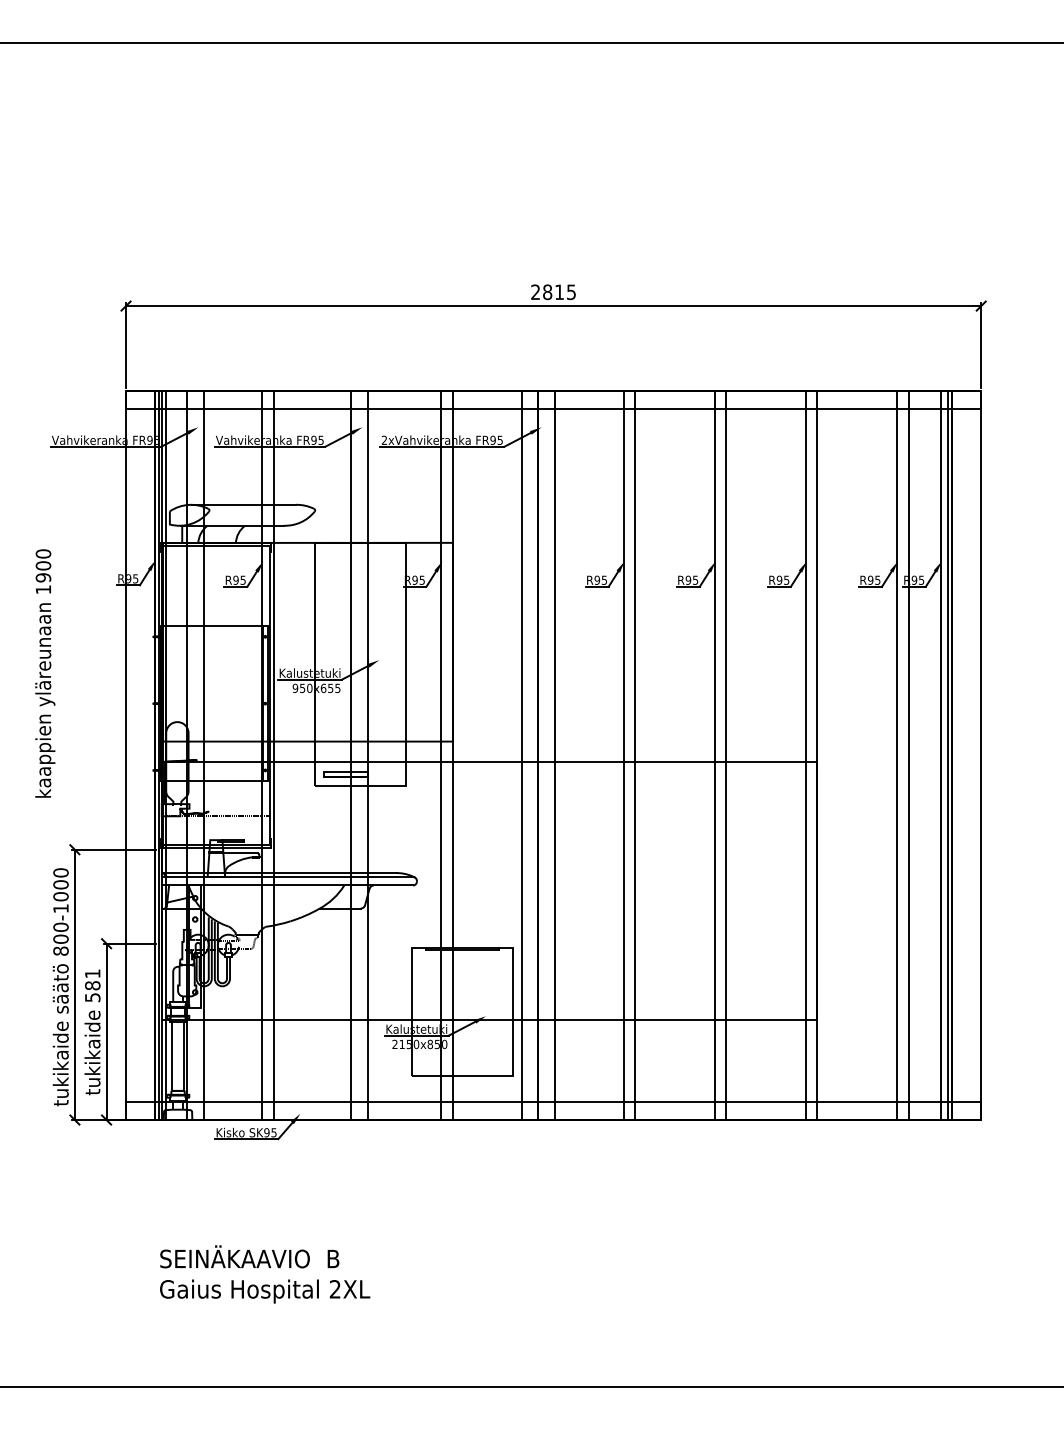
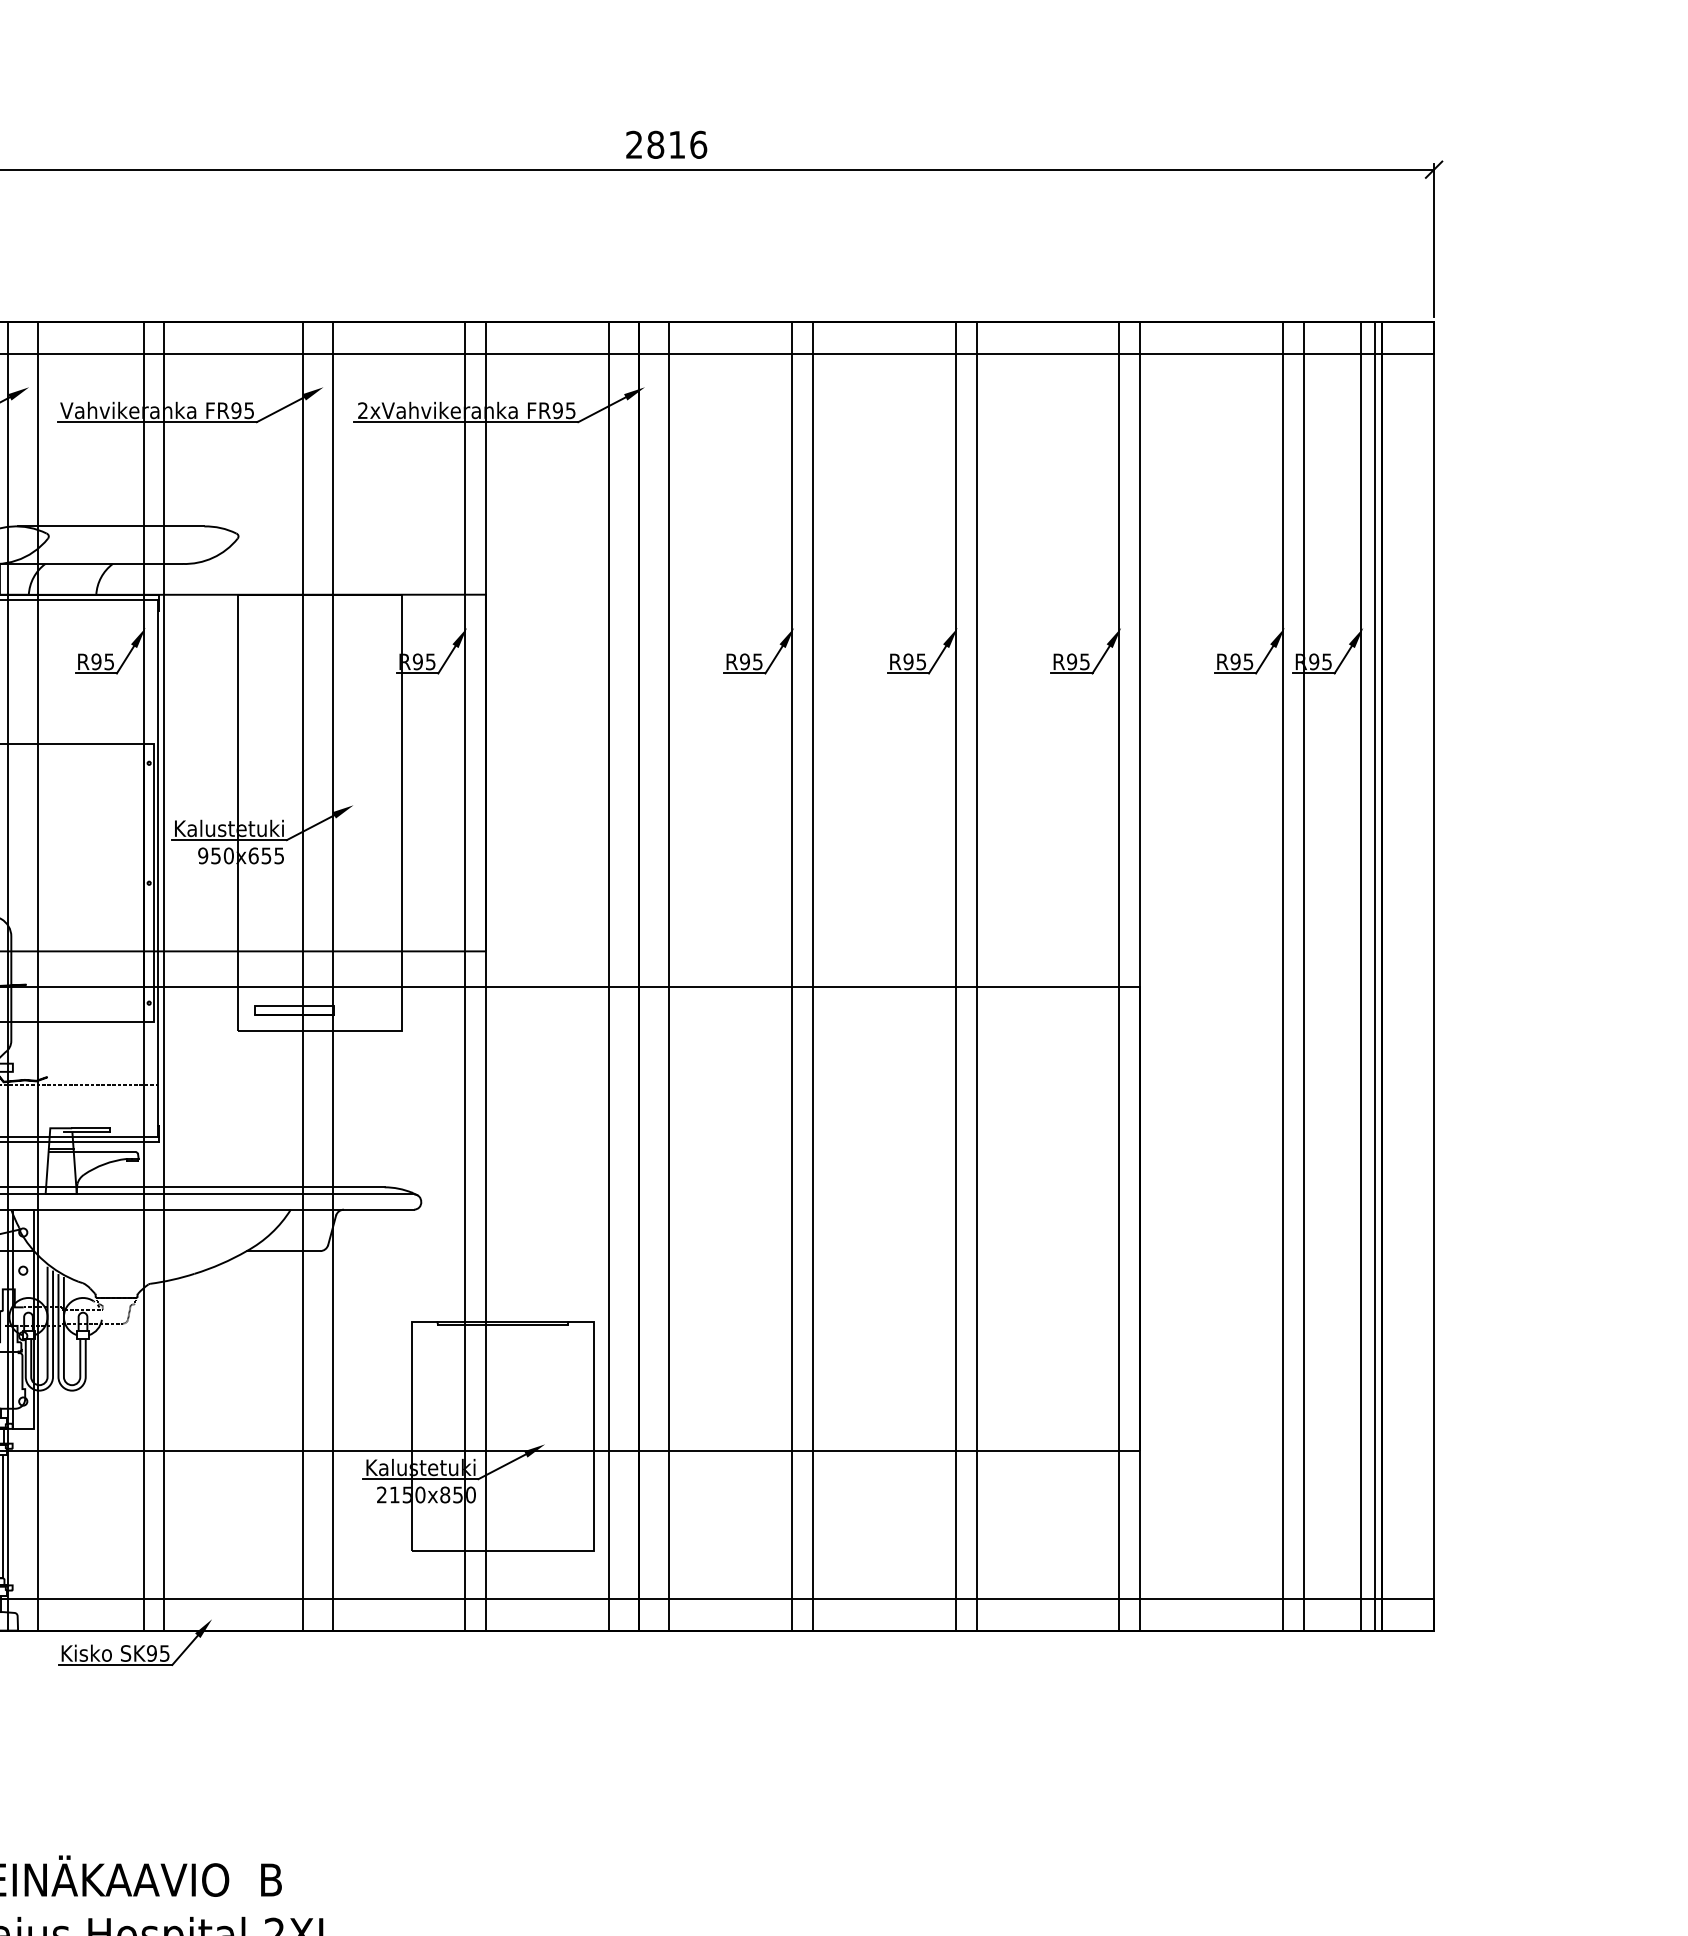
text: (571, 292) -> (698, 145), 2815 -> 2816

